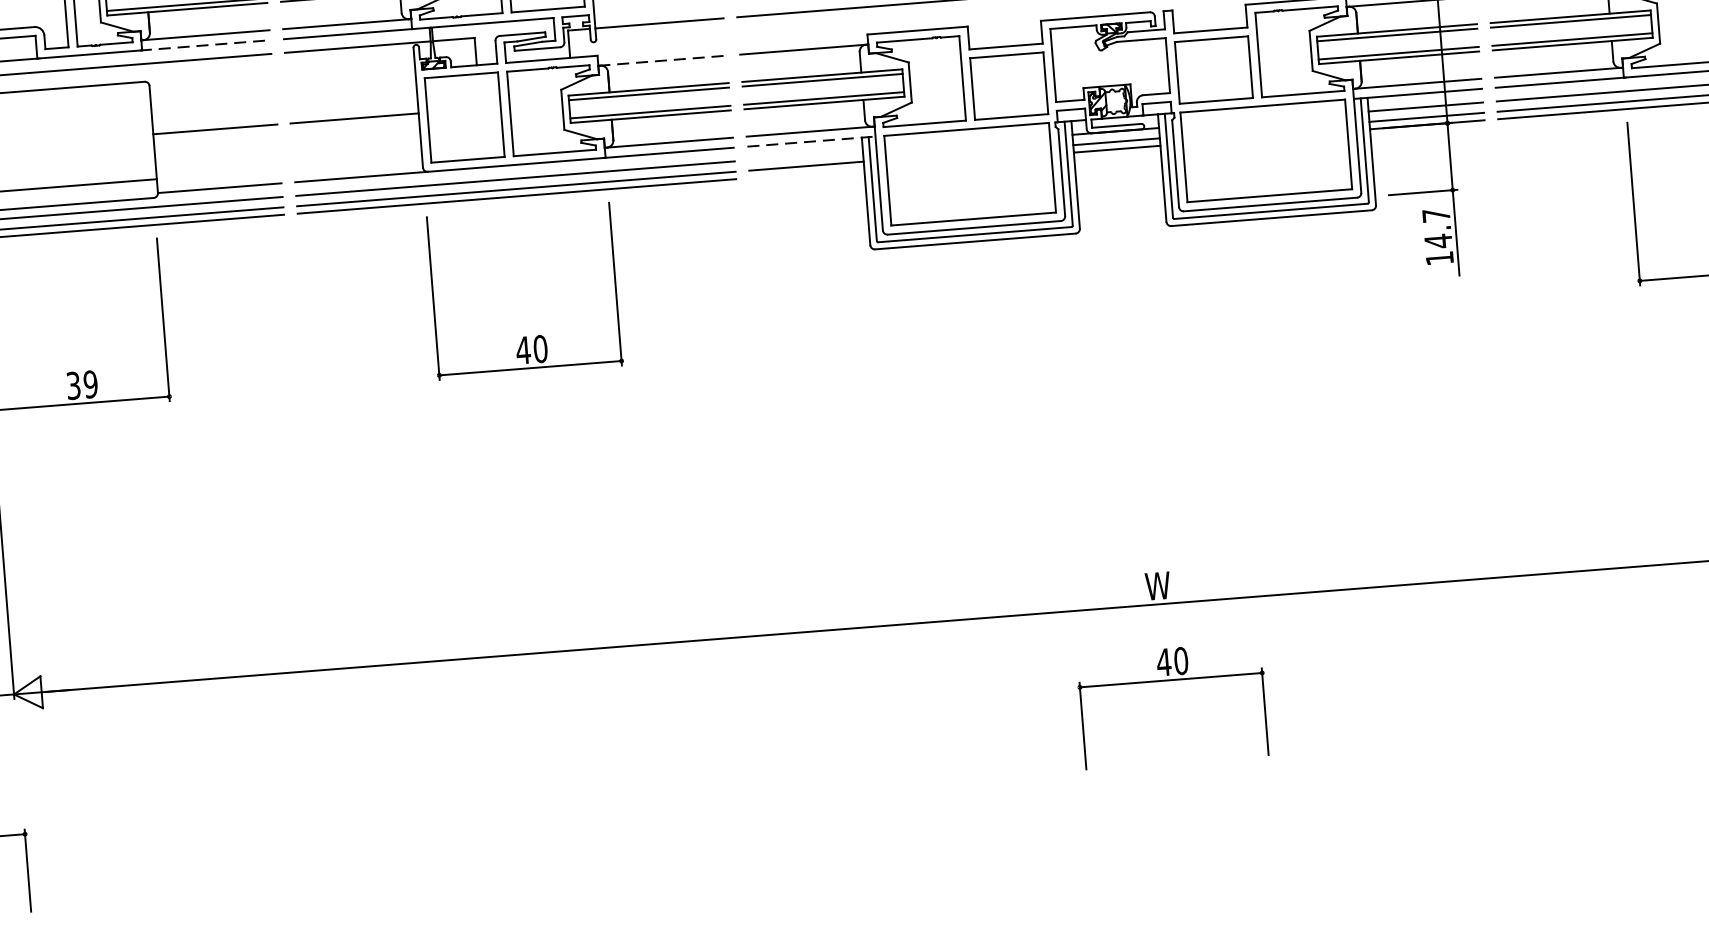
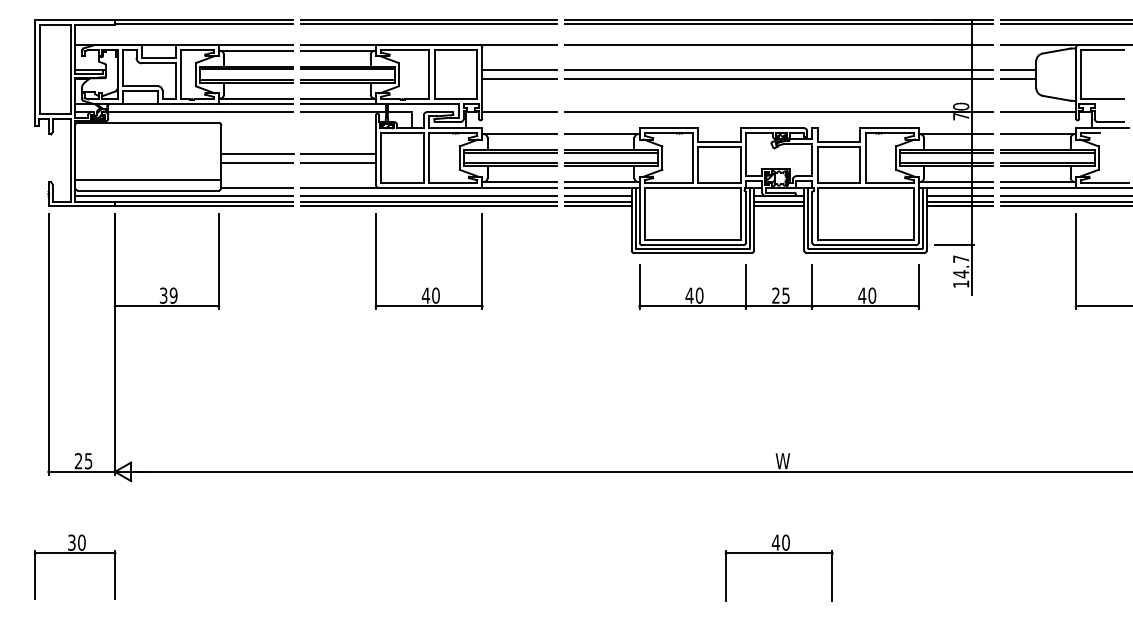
line: (205, 45) -> (255, 104), dashed -> solid
line: (663, 61) -> (520, 134), dashed -> solid
line: (355, 133) -> (338, 162), added
line: (811, 140) -> (602, 187), dashed -> solid
line: (216, 144) -> (257, 162), added
line: (805, 155) -> (598, 195), added
line: (807, 174) -> (598, 206), added
part: (1126, 287) -> (778, 286), added
part: (1169, 680) -> (778, 553), moved

